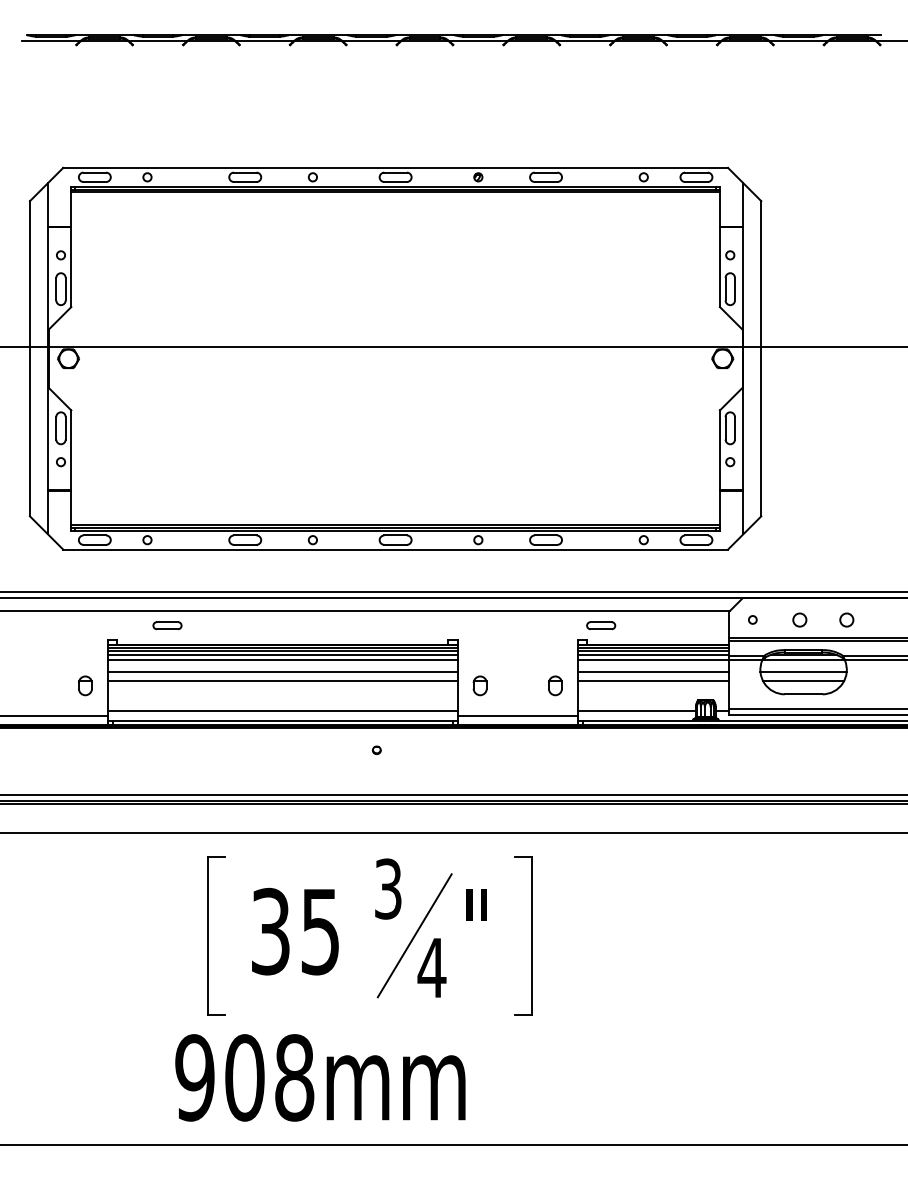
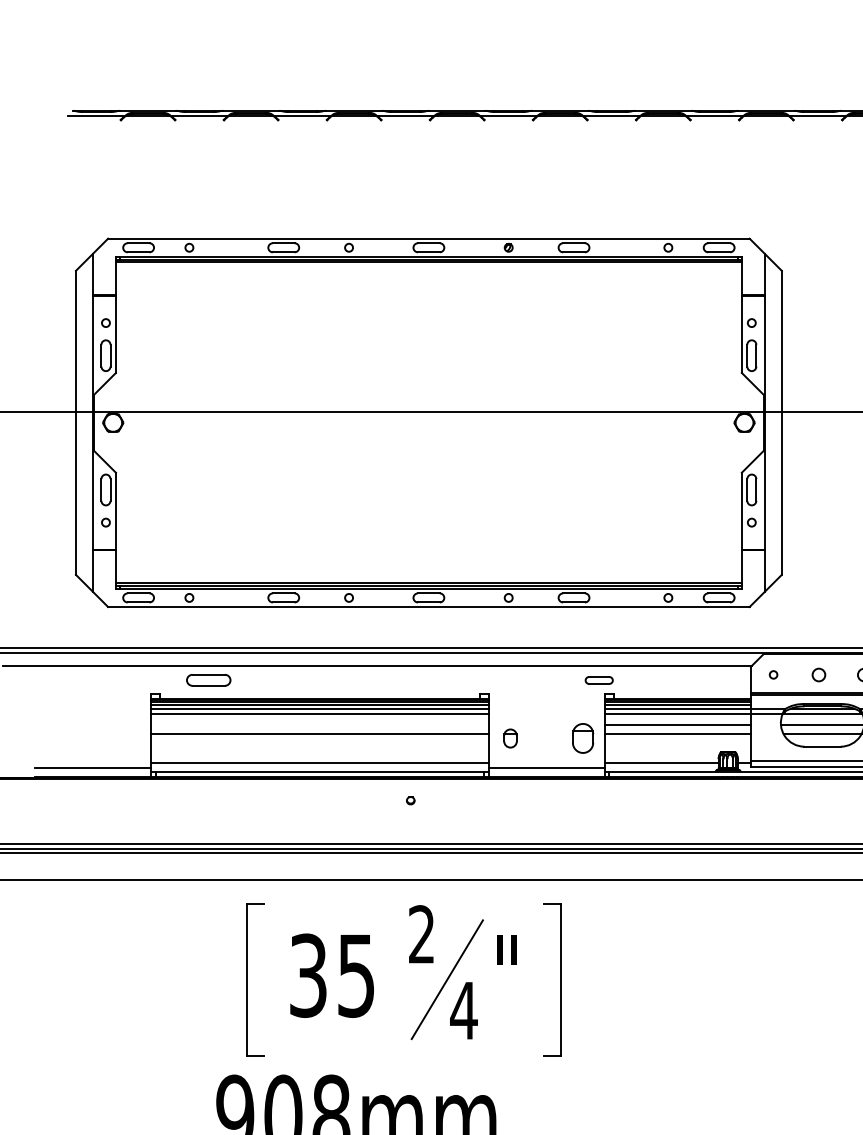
part: (167, 625) -> (208, 680), size x1.6
part: (601, 625) -> (599, 680), moved
line: (282, 671) -> (319, 724), removed
part: (85, 685) -> (129, 738), removed
part: (555, 685) -> (583, 738), size x1.6
text: (388, 888) -> (422, 934), 3 -> 2

